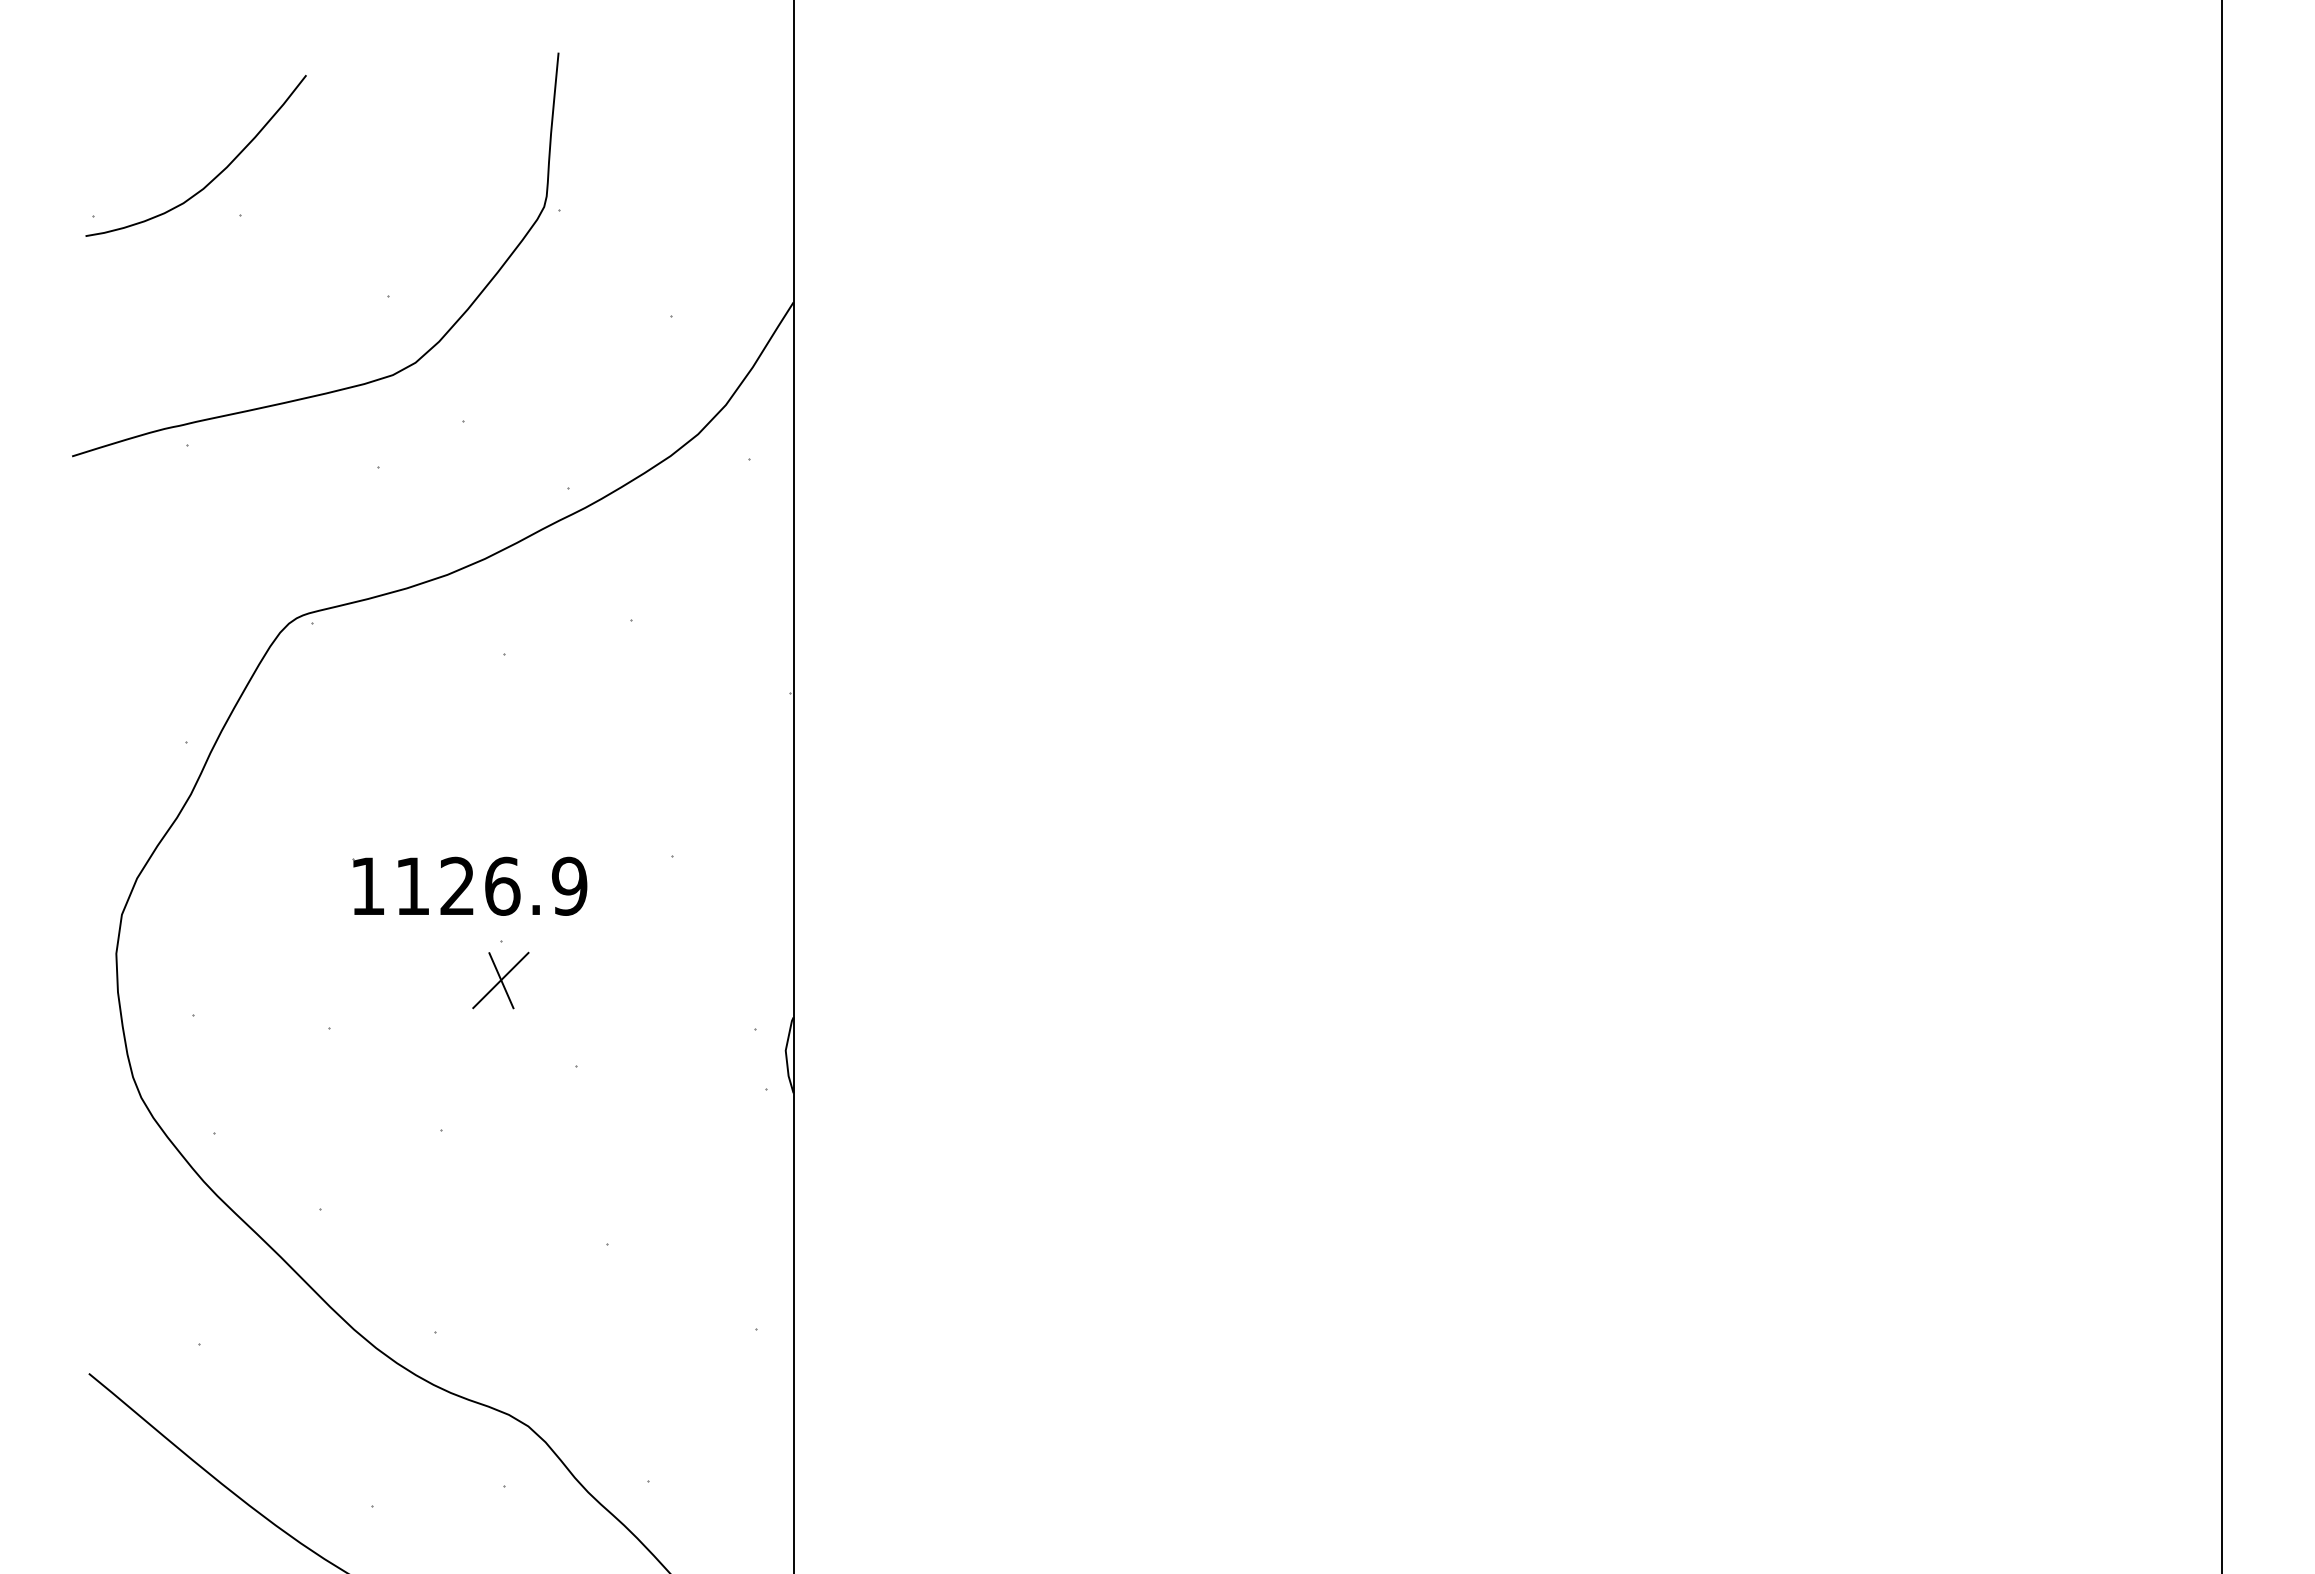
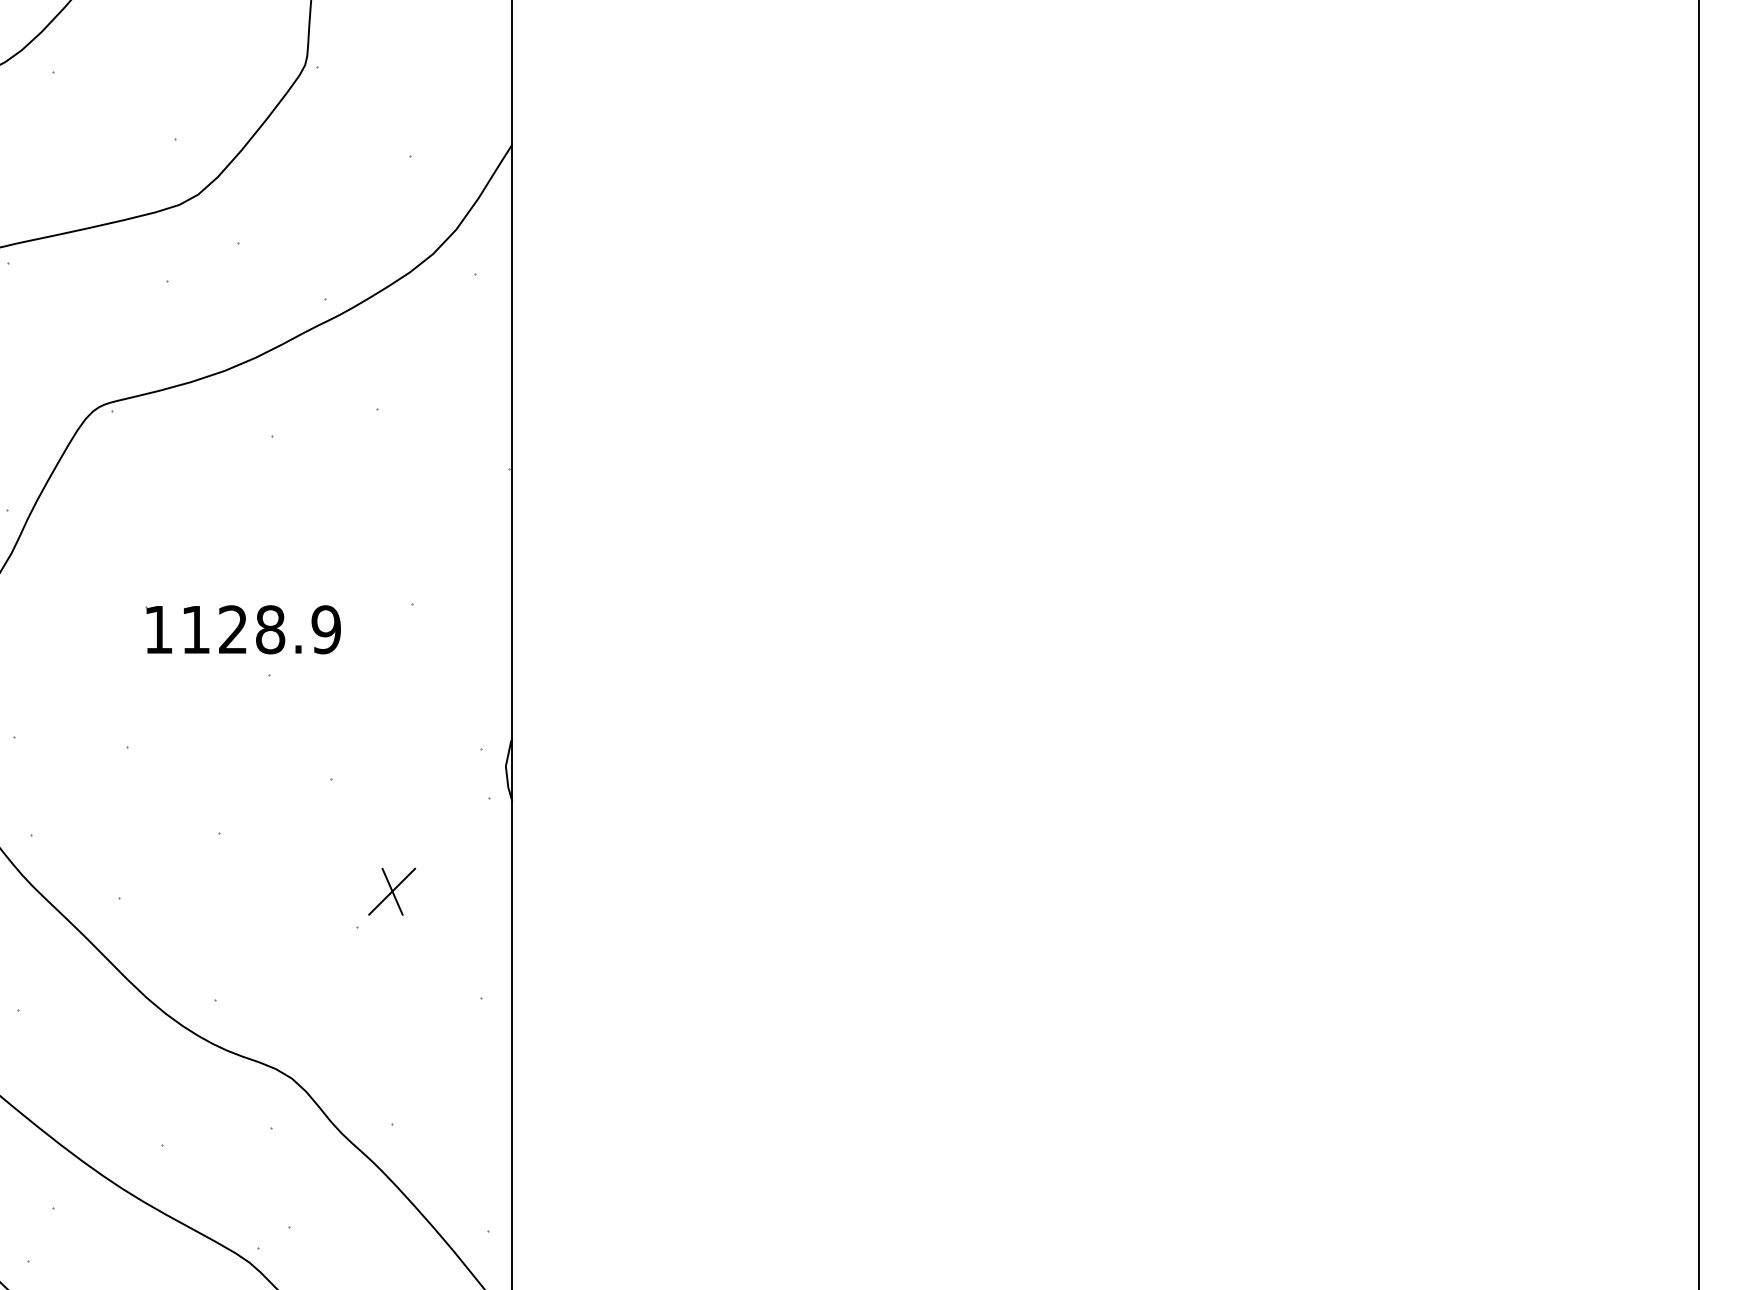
text: (502, 885) -> (270, 629), 1126.9 -> 1128.9
part: (500, 980) -> (391, 891), moved

